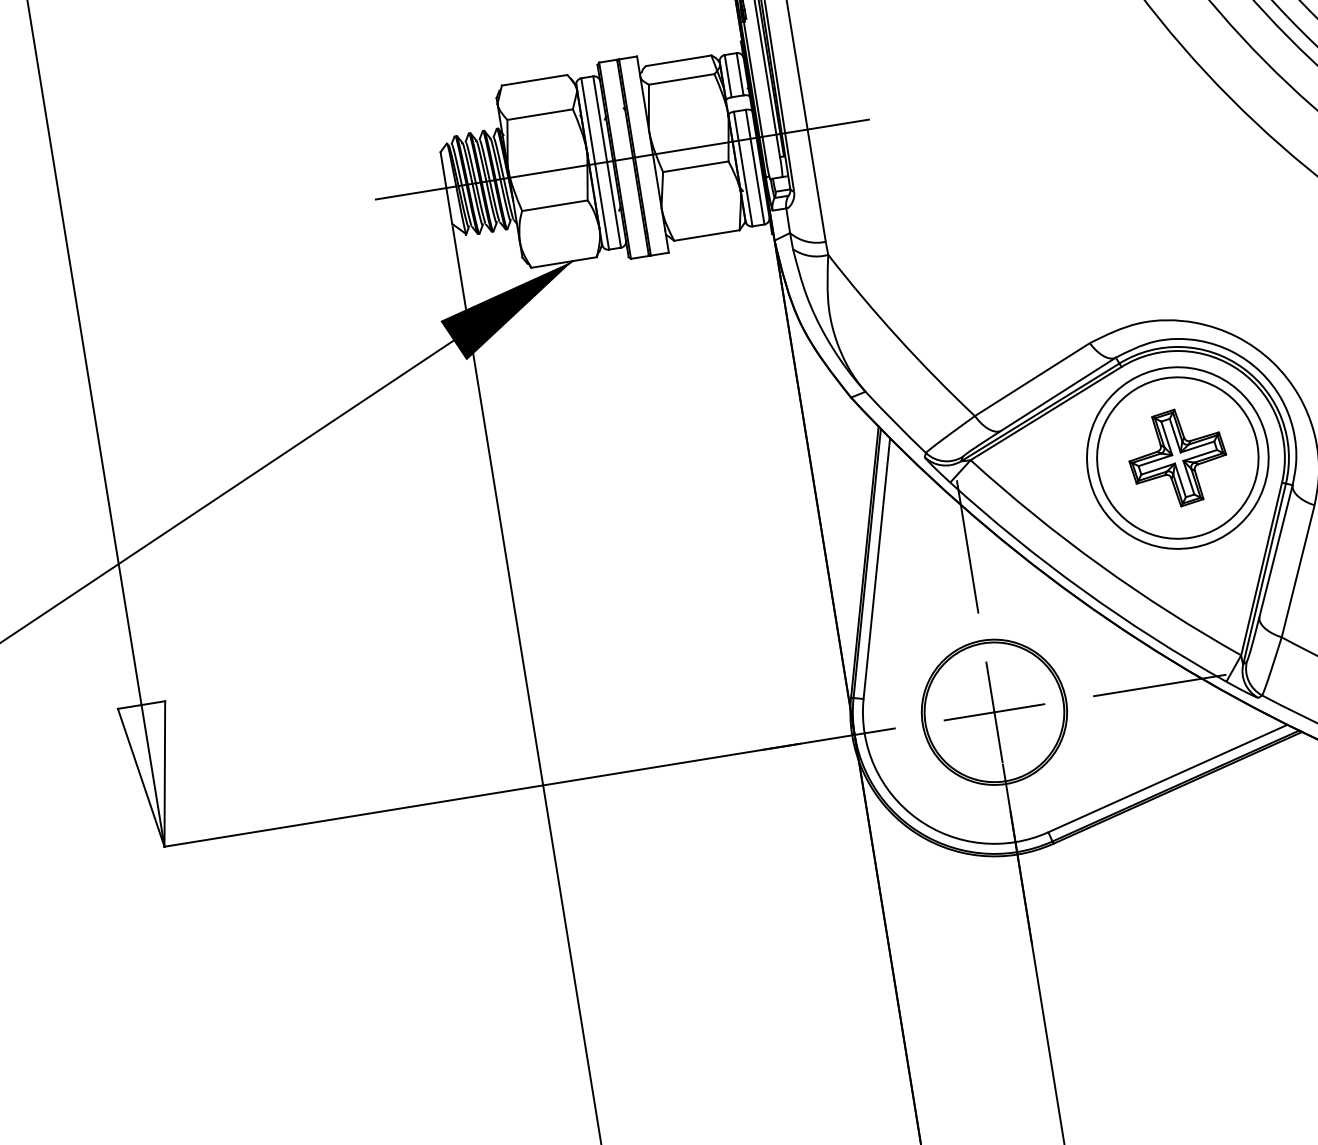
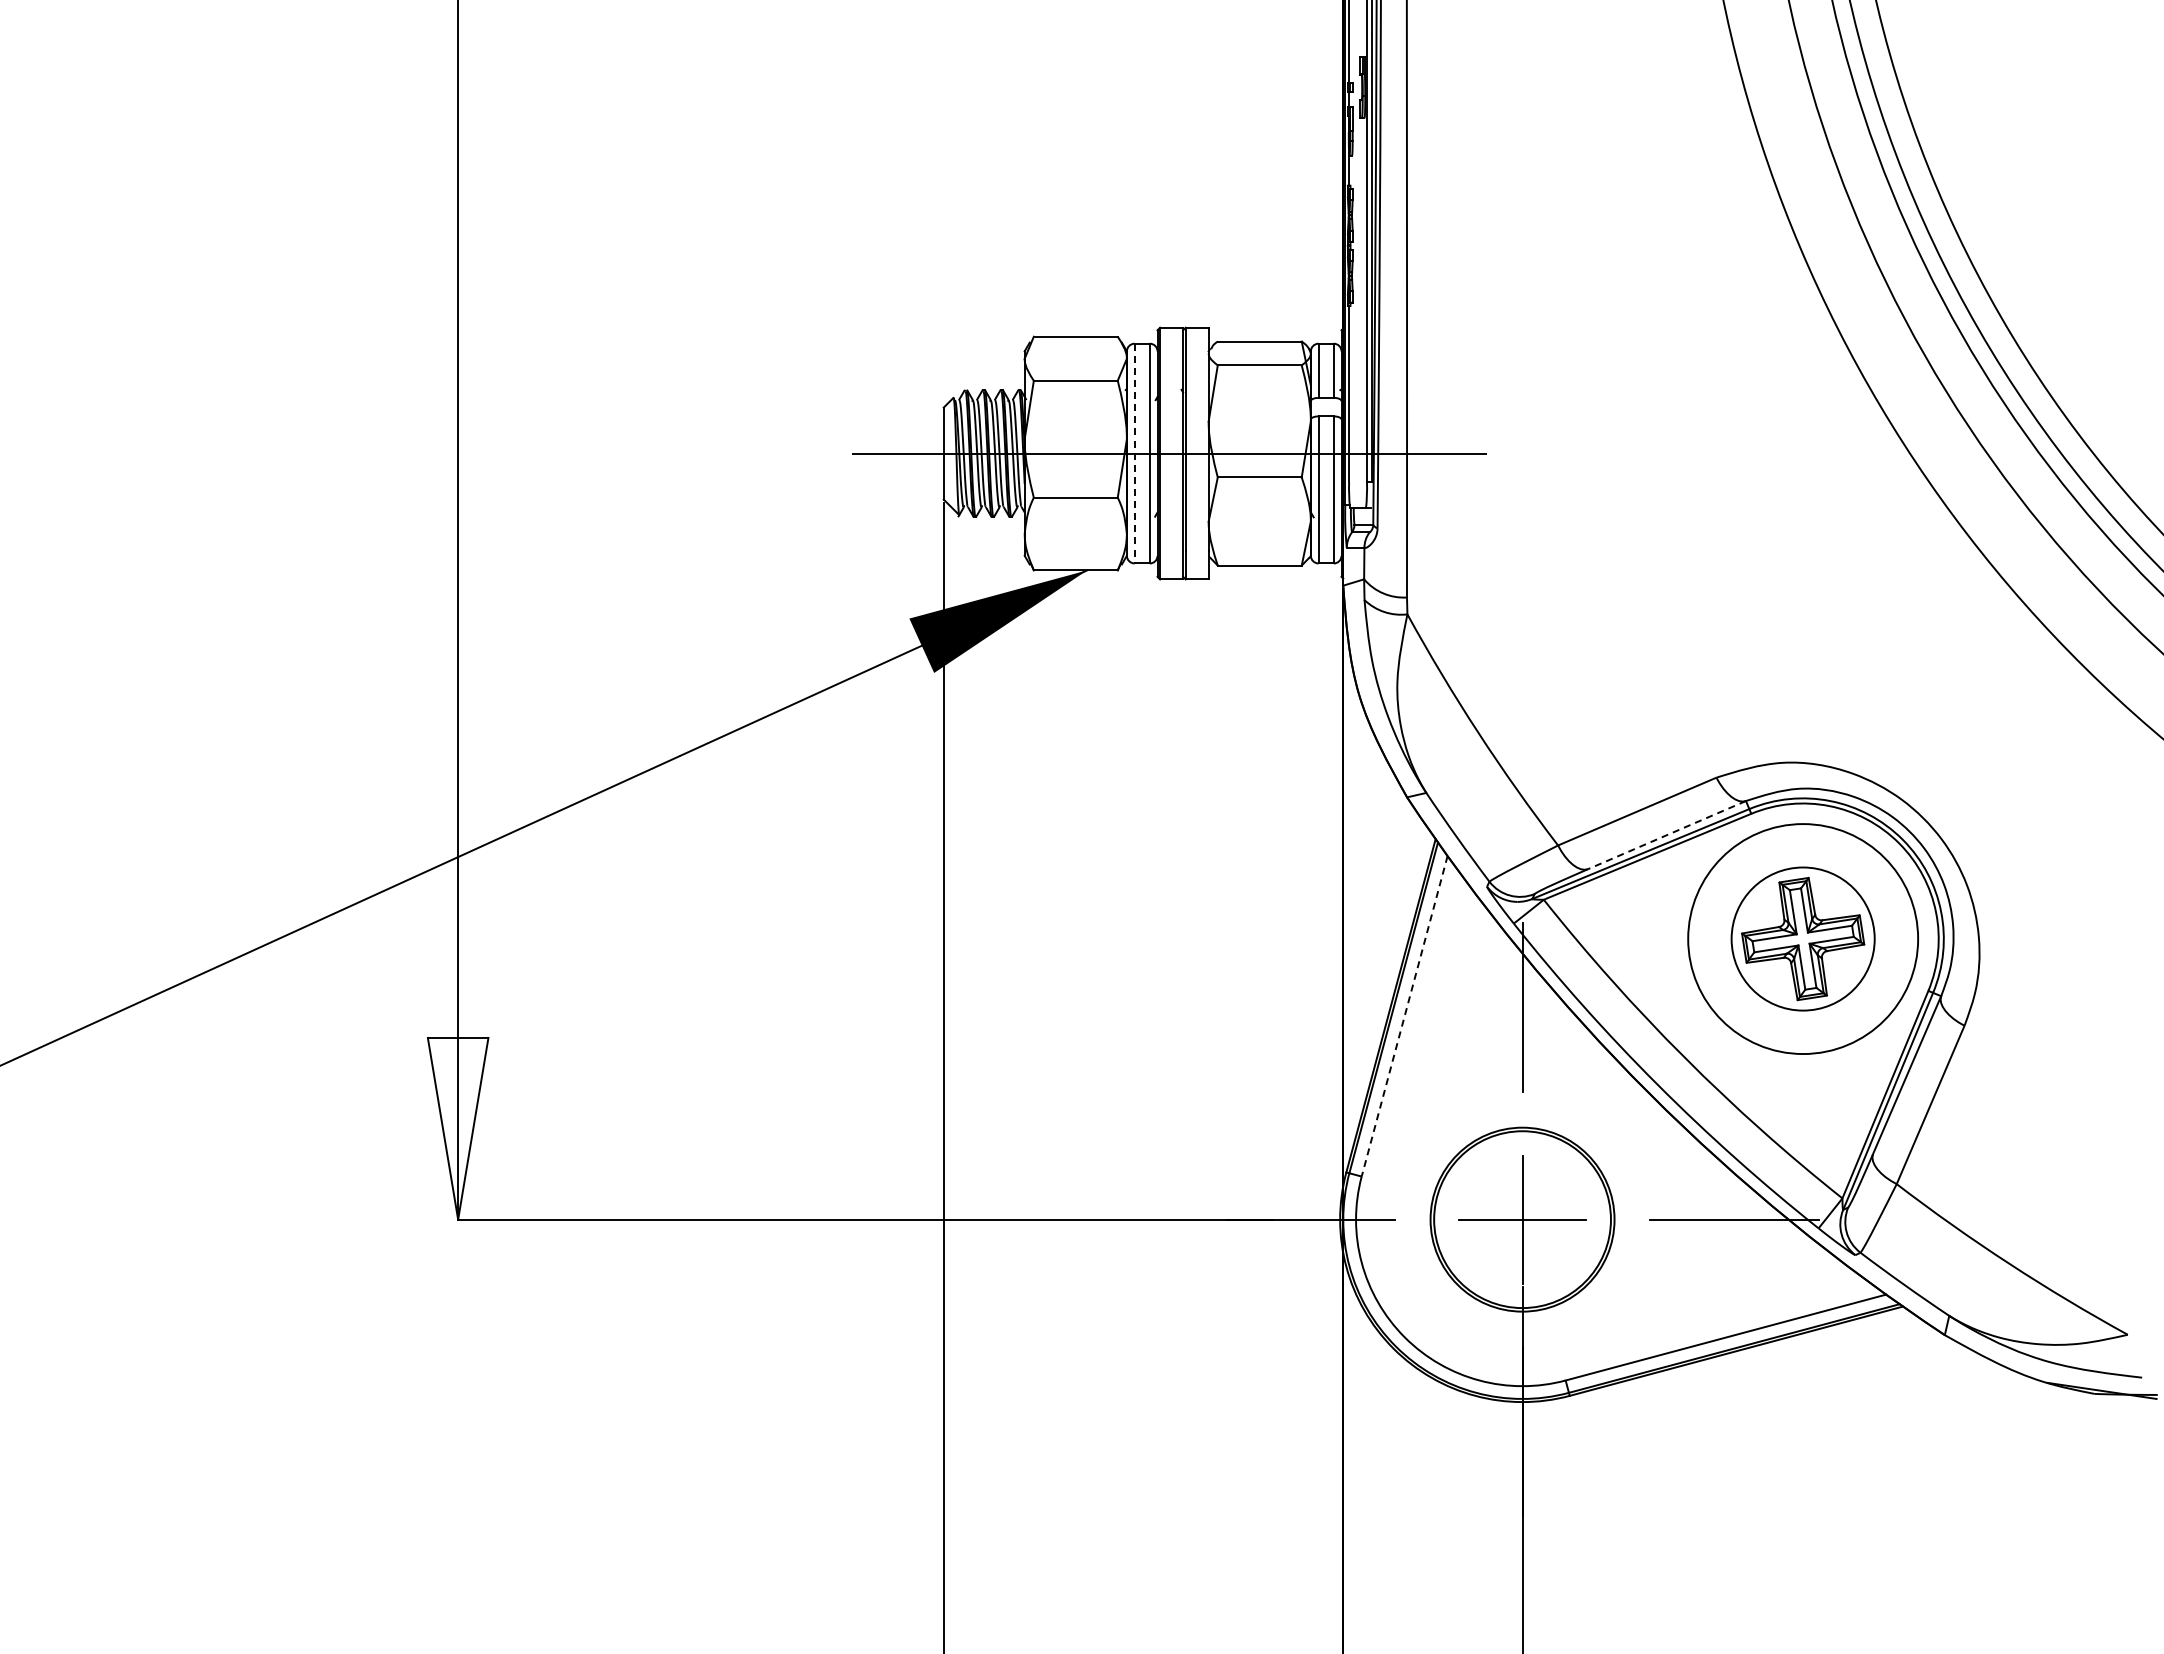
line: (595, 163) -> (1134, 453), solid -> dashed
line: (1058, 394) -> (1666, 835), solid -> dashed
circle: (1177, 457) -> (1802, 938), size x0.7
line: (876, 568) -> (1404, 1016), solid -> dashed

